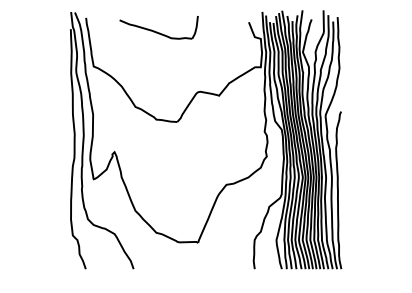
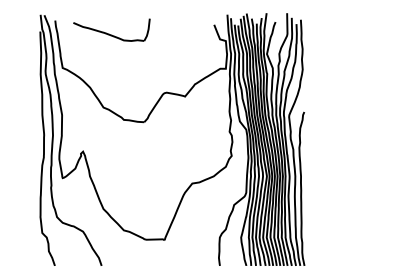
part: (158, 27) -> (111, 29), moved

